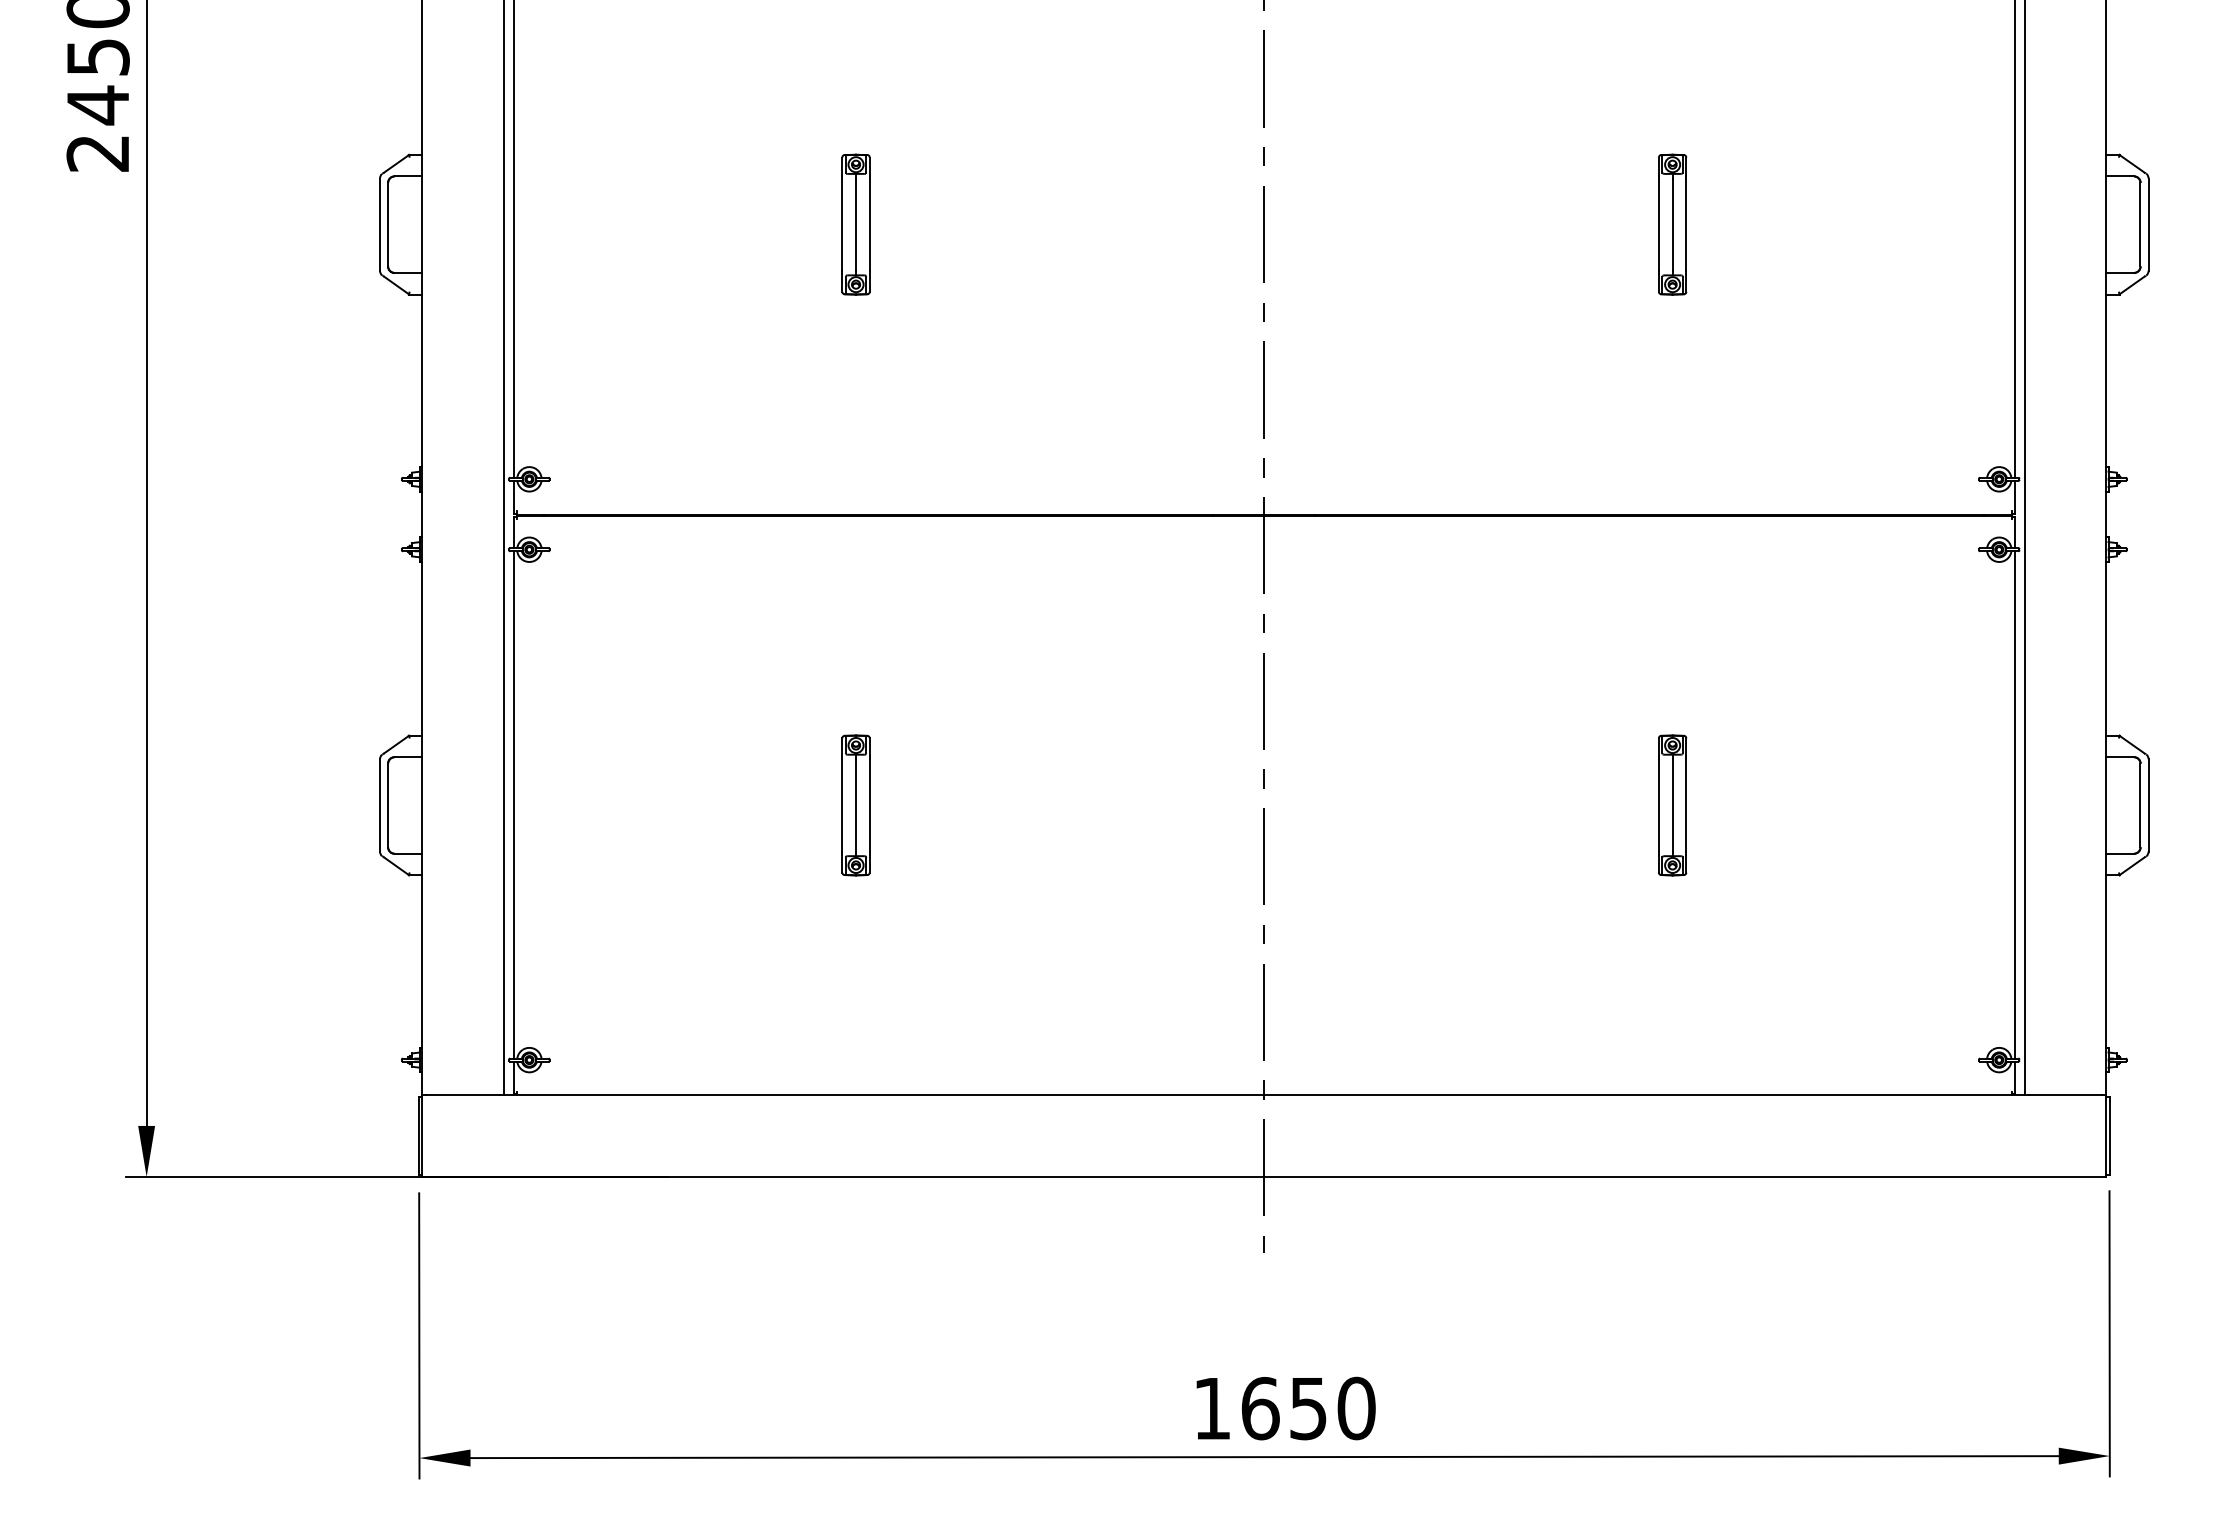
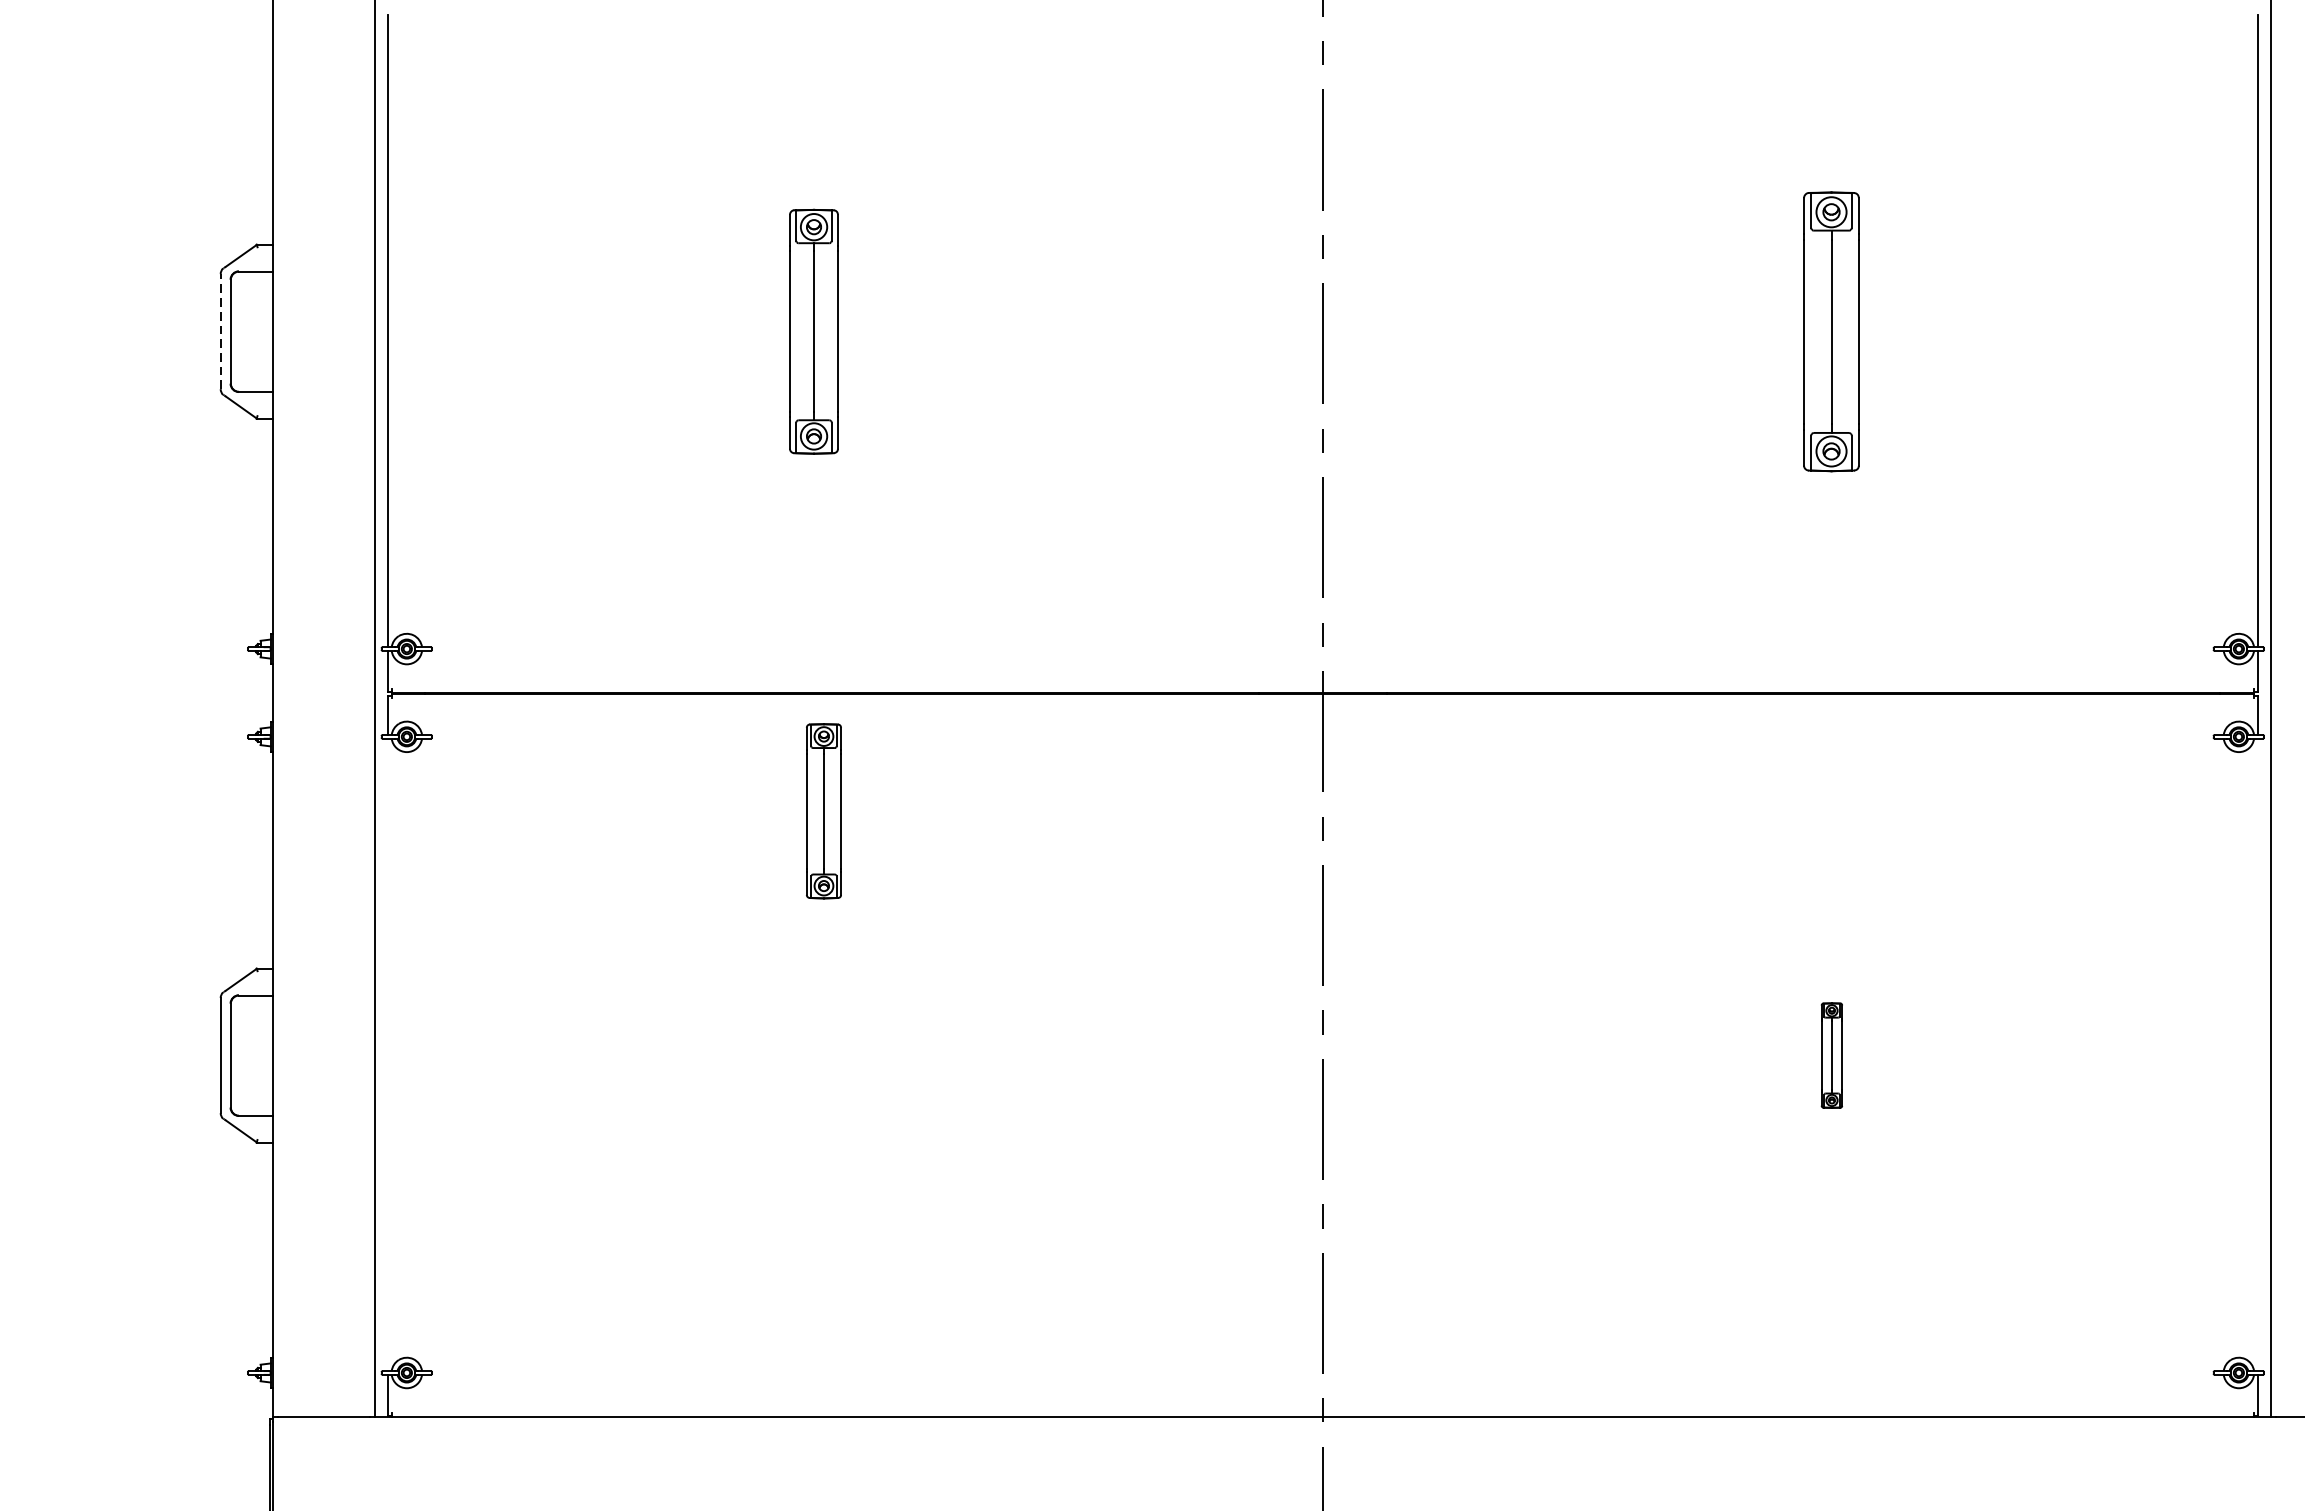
line: (380, 224) -> (221, 331), solid -> dashed
part: (855, 224) -> (813, 331), size x1.4
part: (1672, 224) -> (1831, 331), size x1.6
line: (514, 804) -> (388, 1054), removed
line: (2014, 804) -> (2257, 1054), removed
part: (855, 805) -> (823, 811), moved
part: (1672, 805) -> (1831, 1055), size x0.6

